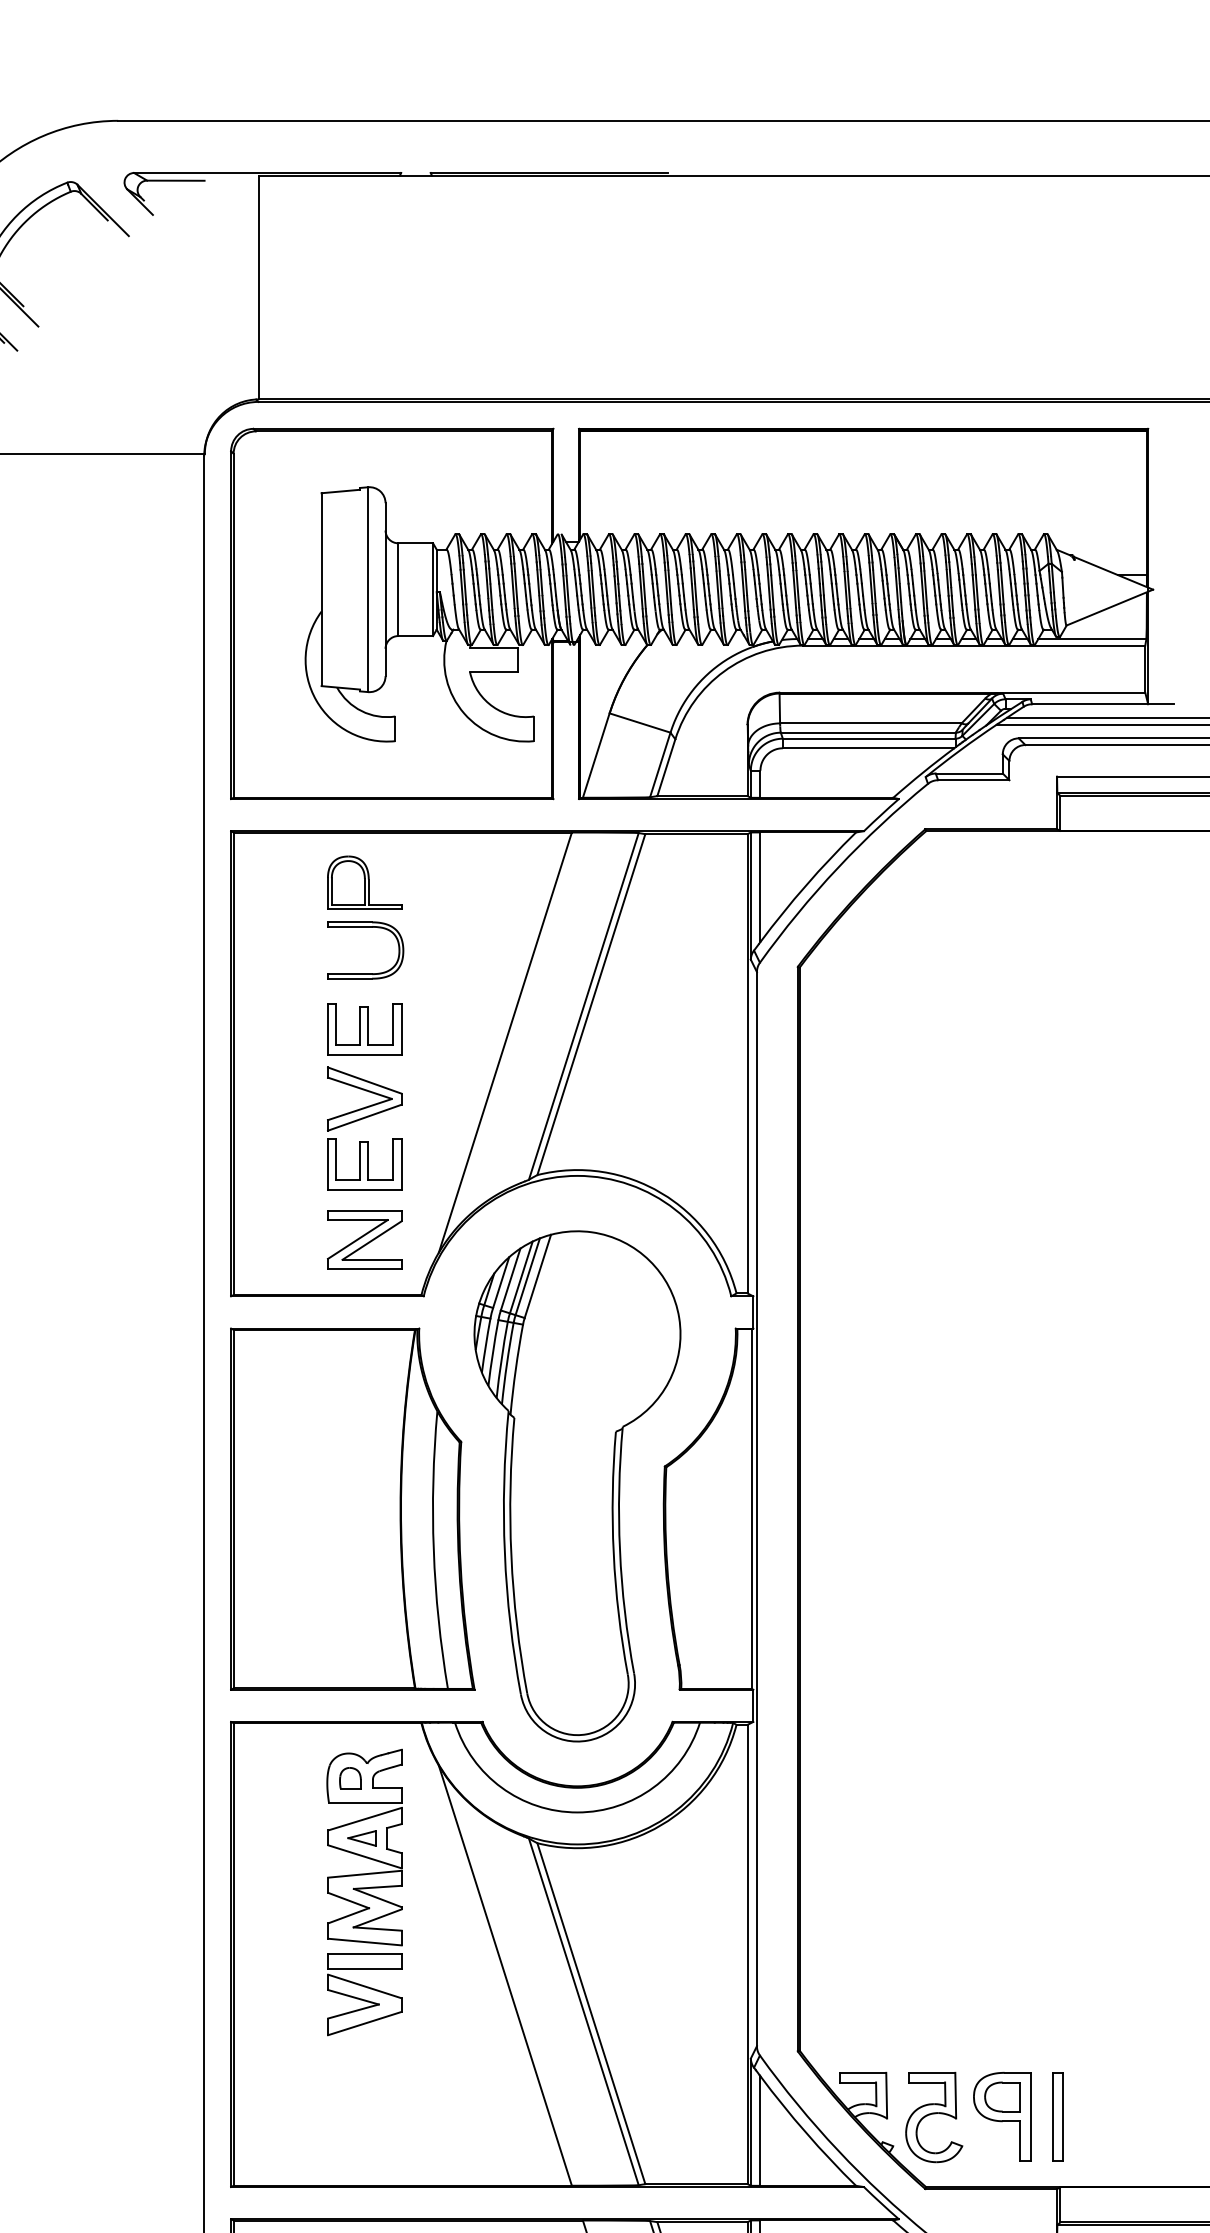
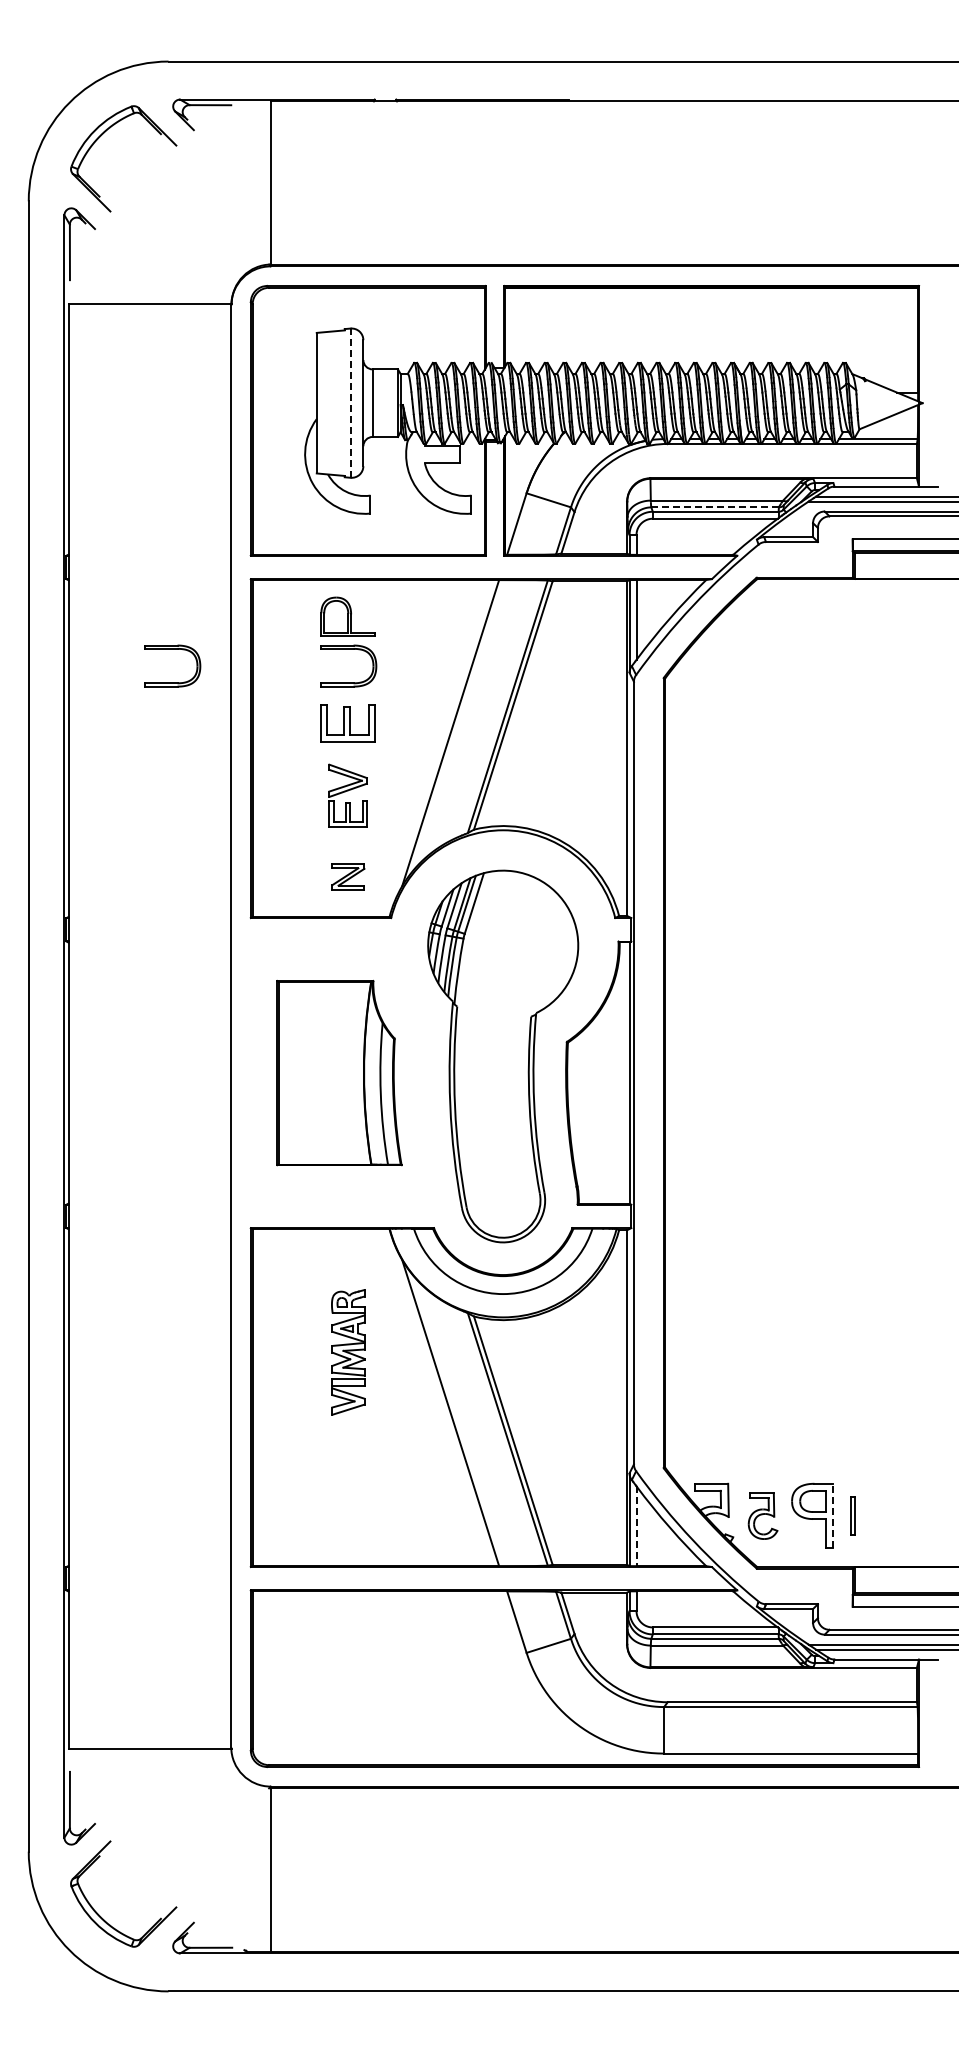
line: (367, 590) -> (350, 403), solid -> dashed
line: (868, 732) -> (715, 507), solid -> dashed
part: (123, 927) -> (172, 649), added
part: (363, 1128) -> (347, 795), size x0.7
part: (365, 1239) -> (348, 876), size x0.6
part: (352, 1508) -> (339, 1072), size x0.7
part: (365, 1892) -> (348, 1352), size x0.6
part: (933, 2116) -> (762, 1515), size x0.7
line: (1030, 2116) -> (833, 1515), solid -> dashed
part: (1056, 2116) -> (852, 1515), size x0.6
line: (760, 2131) -> (636, 1526), solid -> dashed

